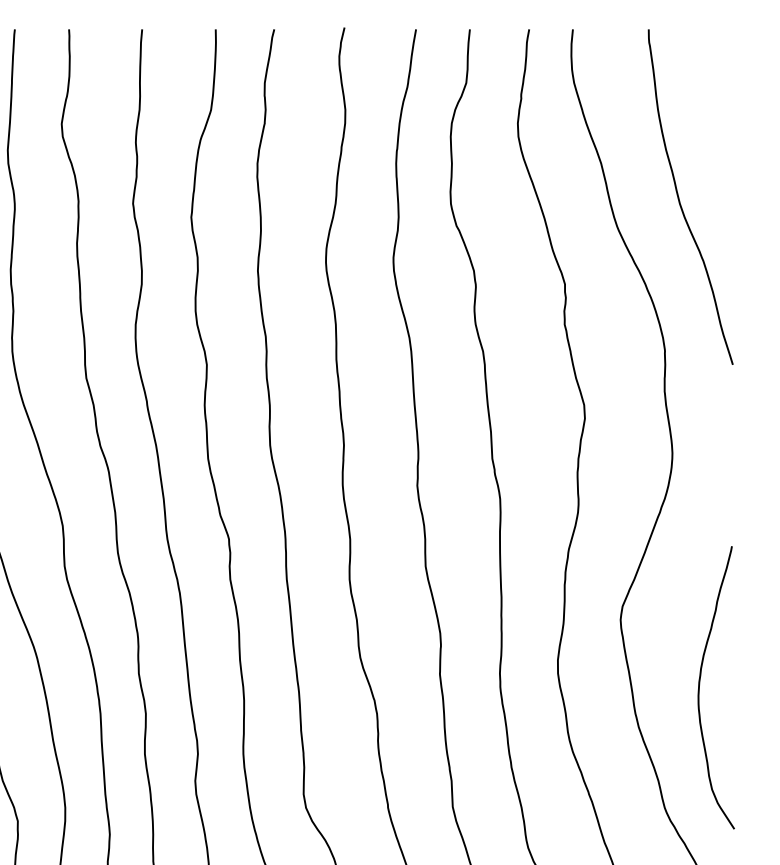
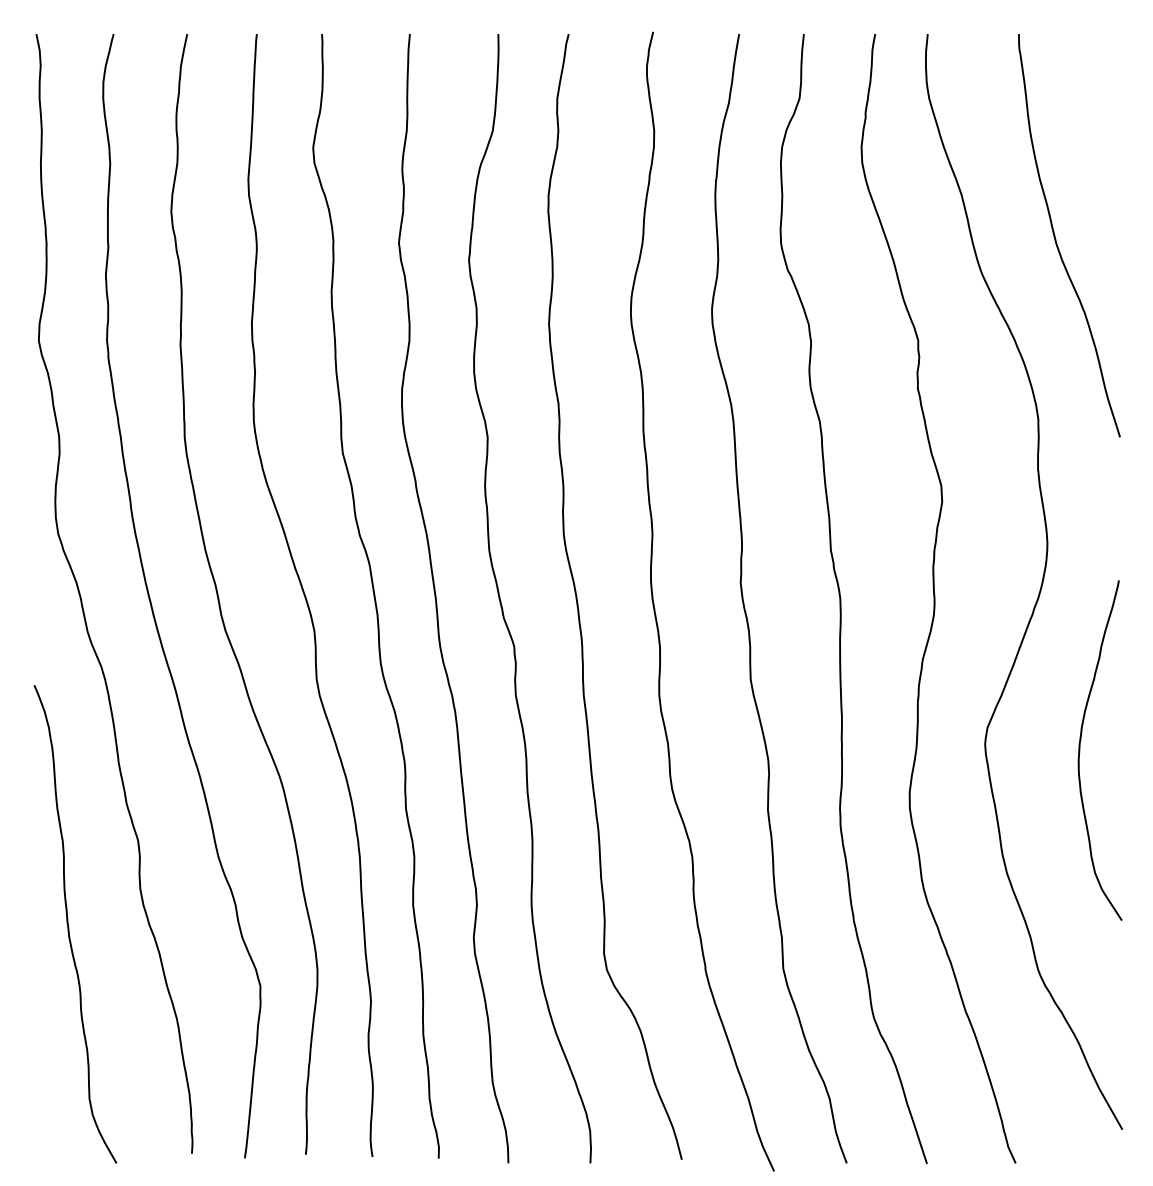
curve: (699, 687) -> (1080, 750), moved

